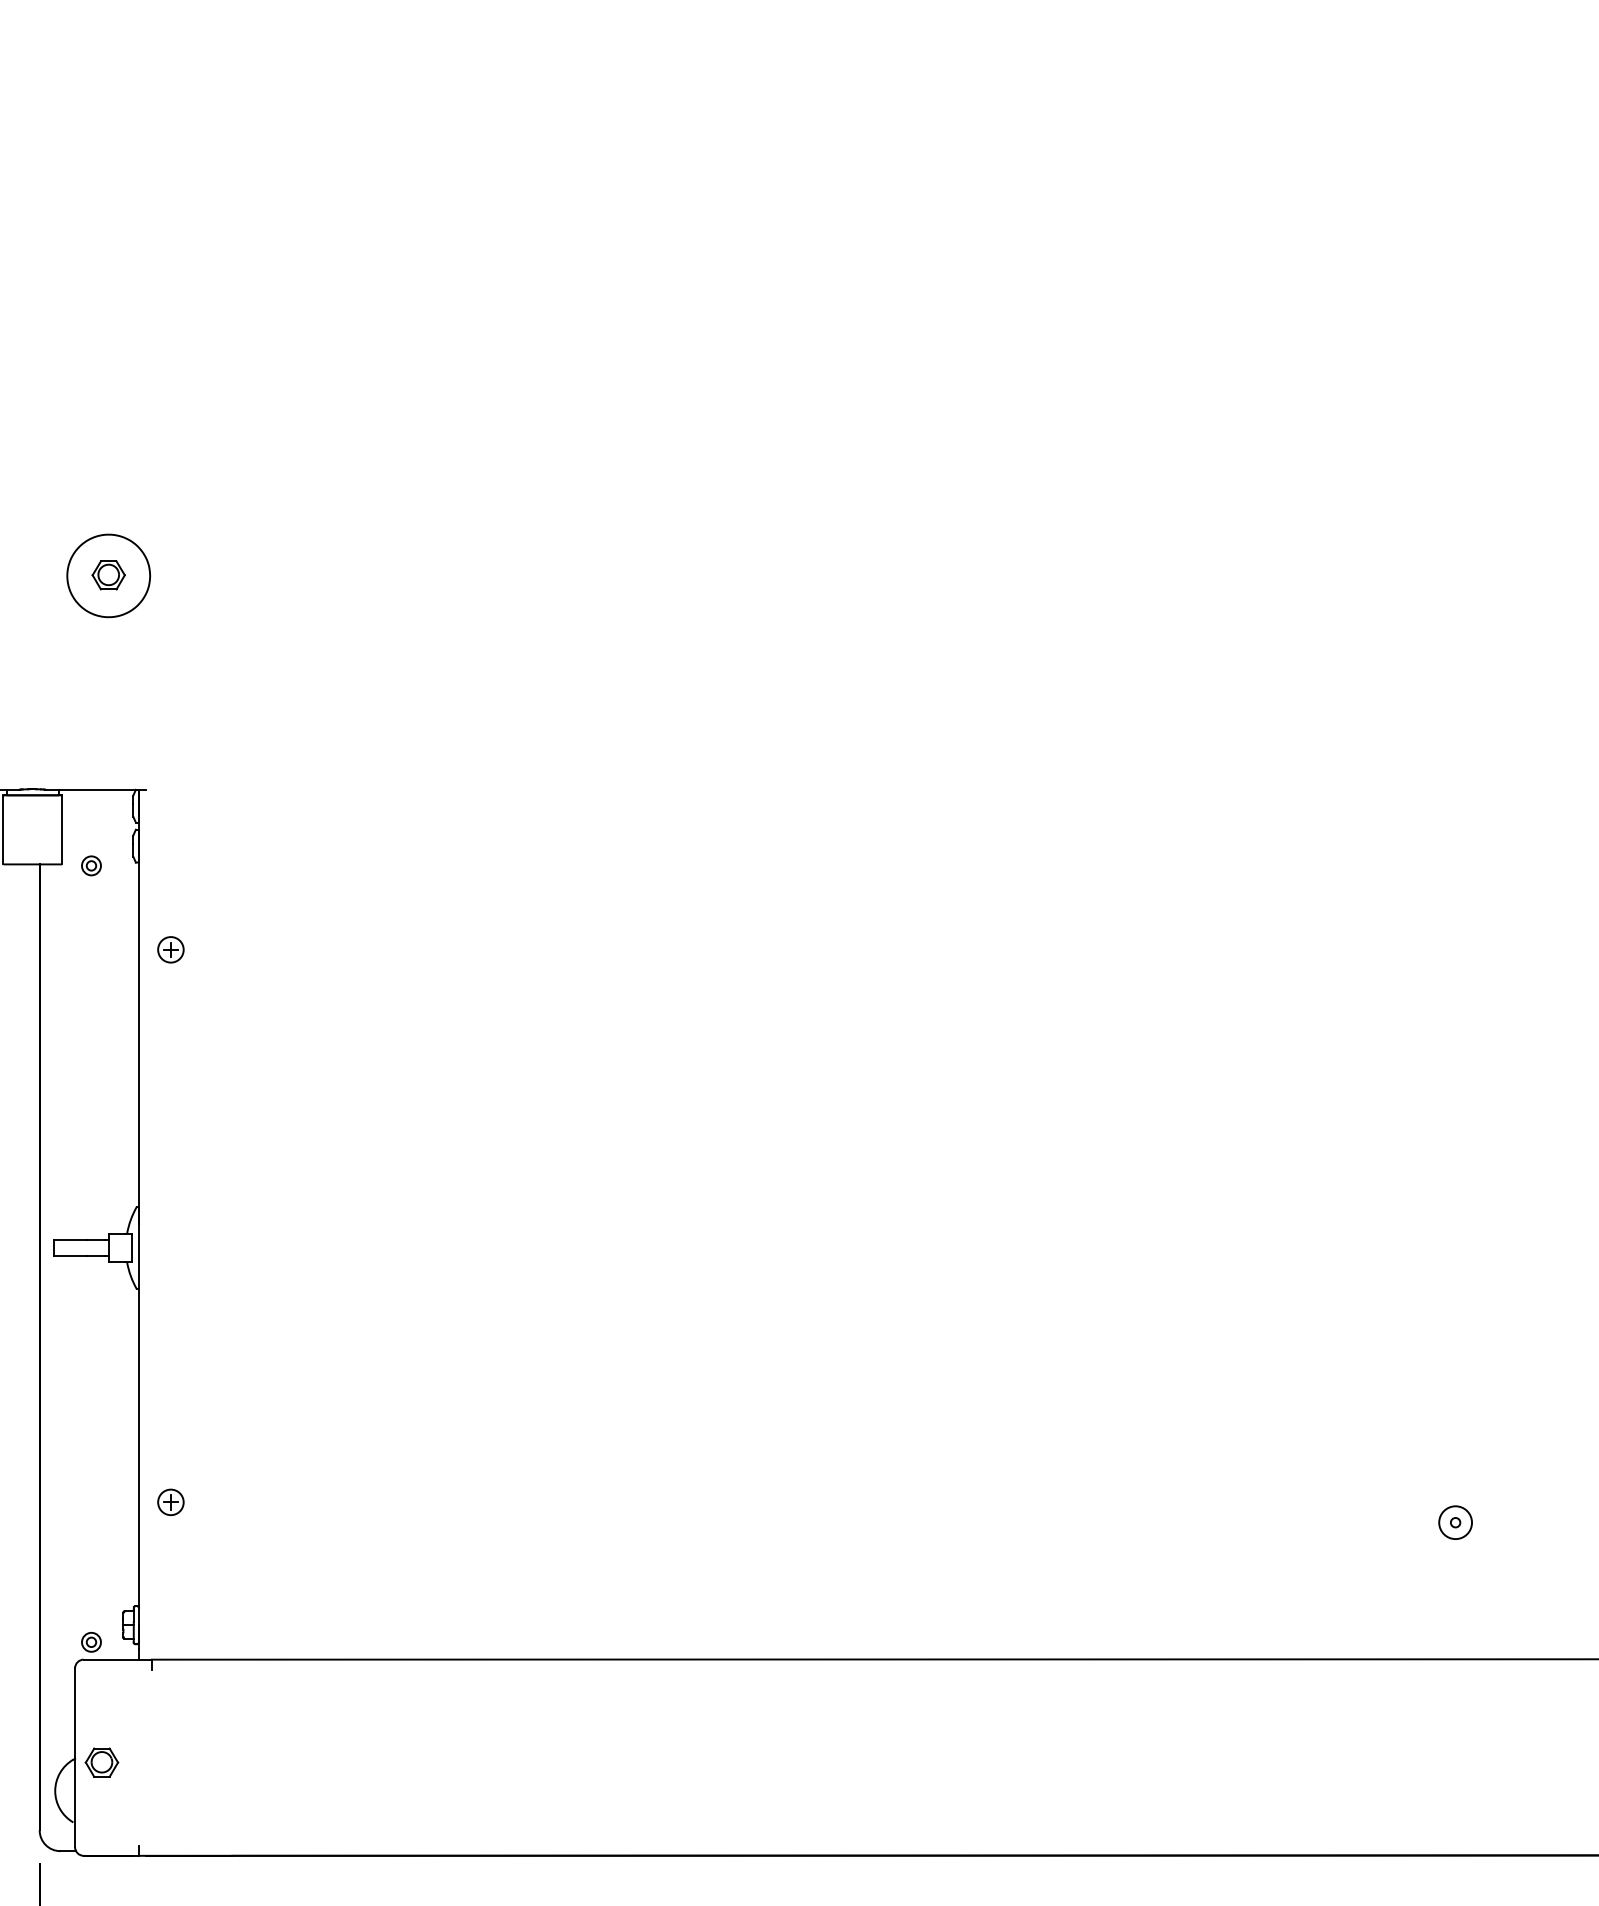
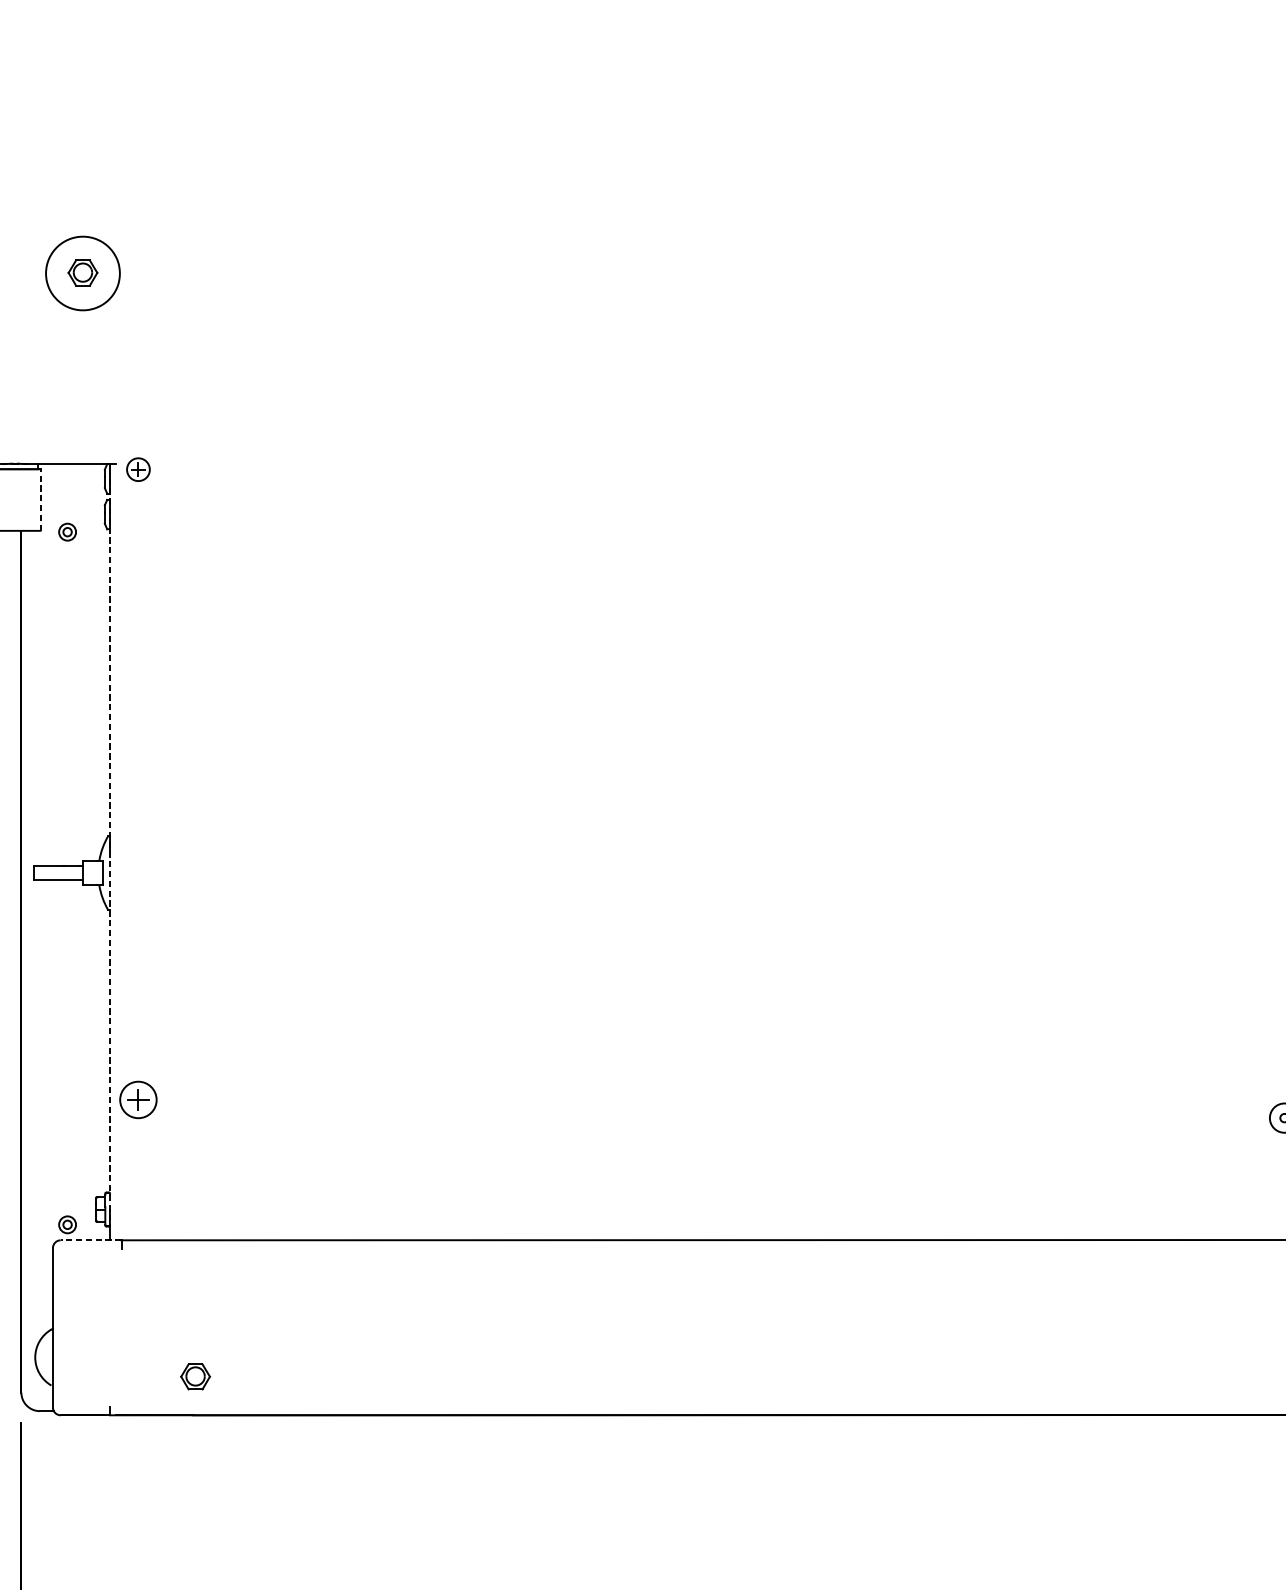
line: (62, 829) -> (41, 499), solid -> dashed
part: (170, 949) -> (138, 469), moved
line: (138, 1222) -> (109, 850), solid -> dashed
part: (170, 1502) -> (138, 1100), size x1.6
line: (117, 1659) -> (90, 1240), solid -> dashed
part: (101, 1762) -> (195, 1376), moved

